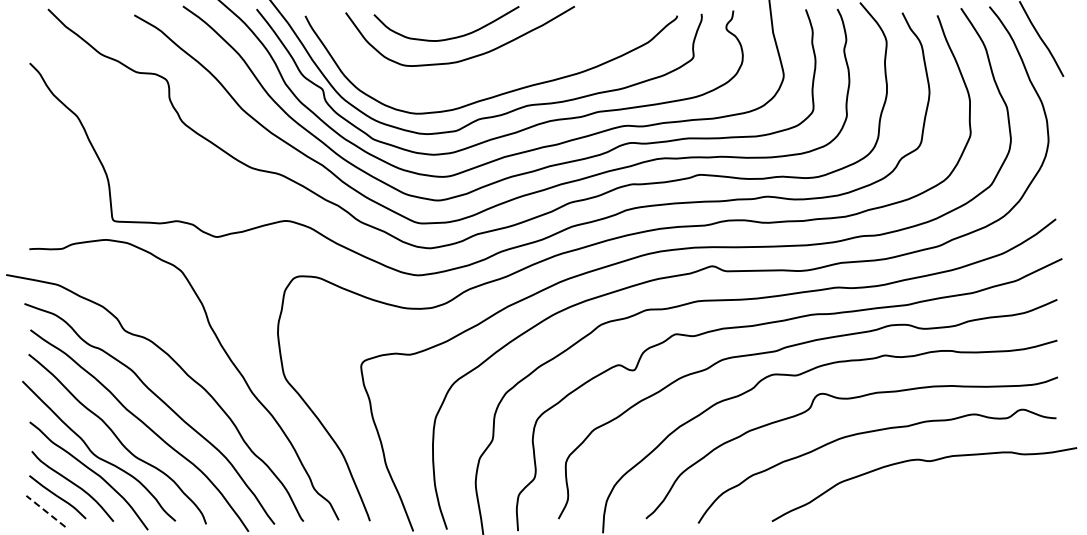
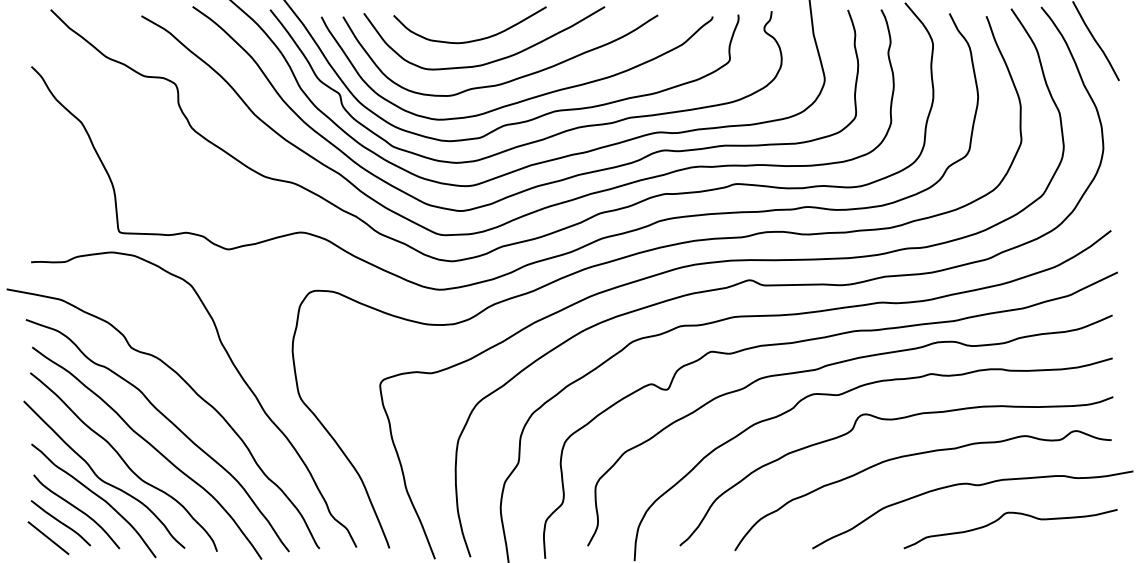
curve: (483, 76) -> (508, 80), added
curve: (950, 493) -> (1000, 519), added
line: (45, 511) -> (48, 538), dashed -> solid

